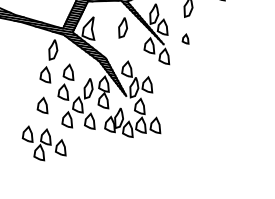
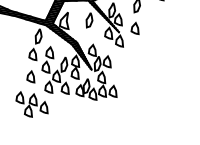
part: (184, 39) -> (134, 28), size x1.67

